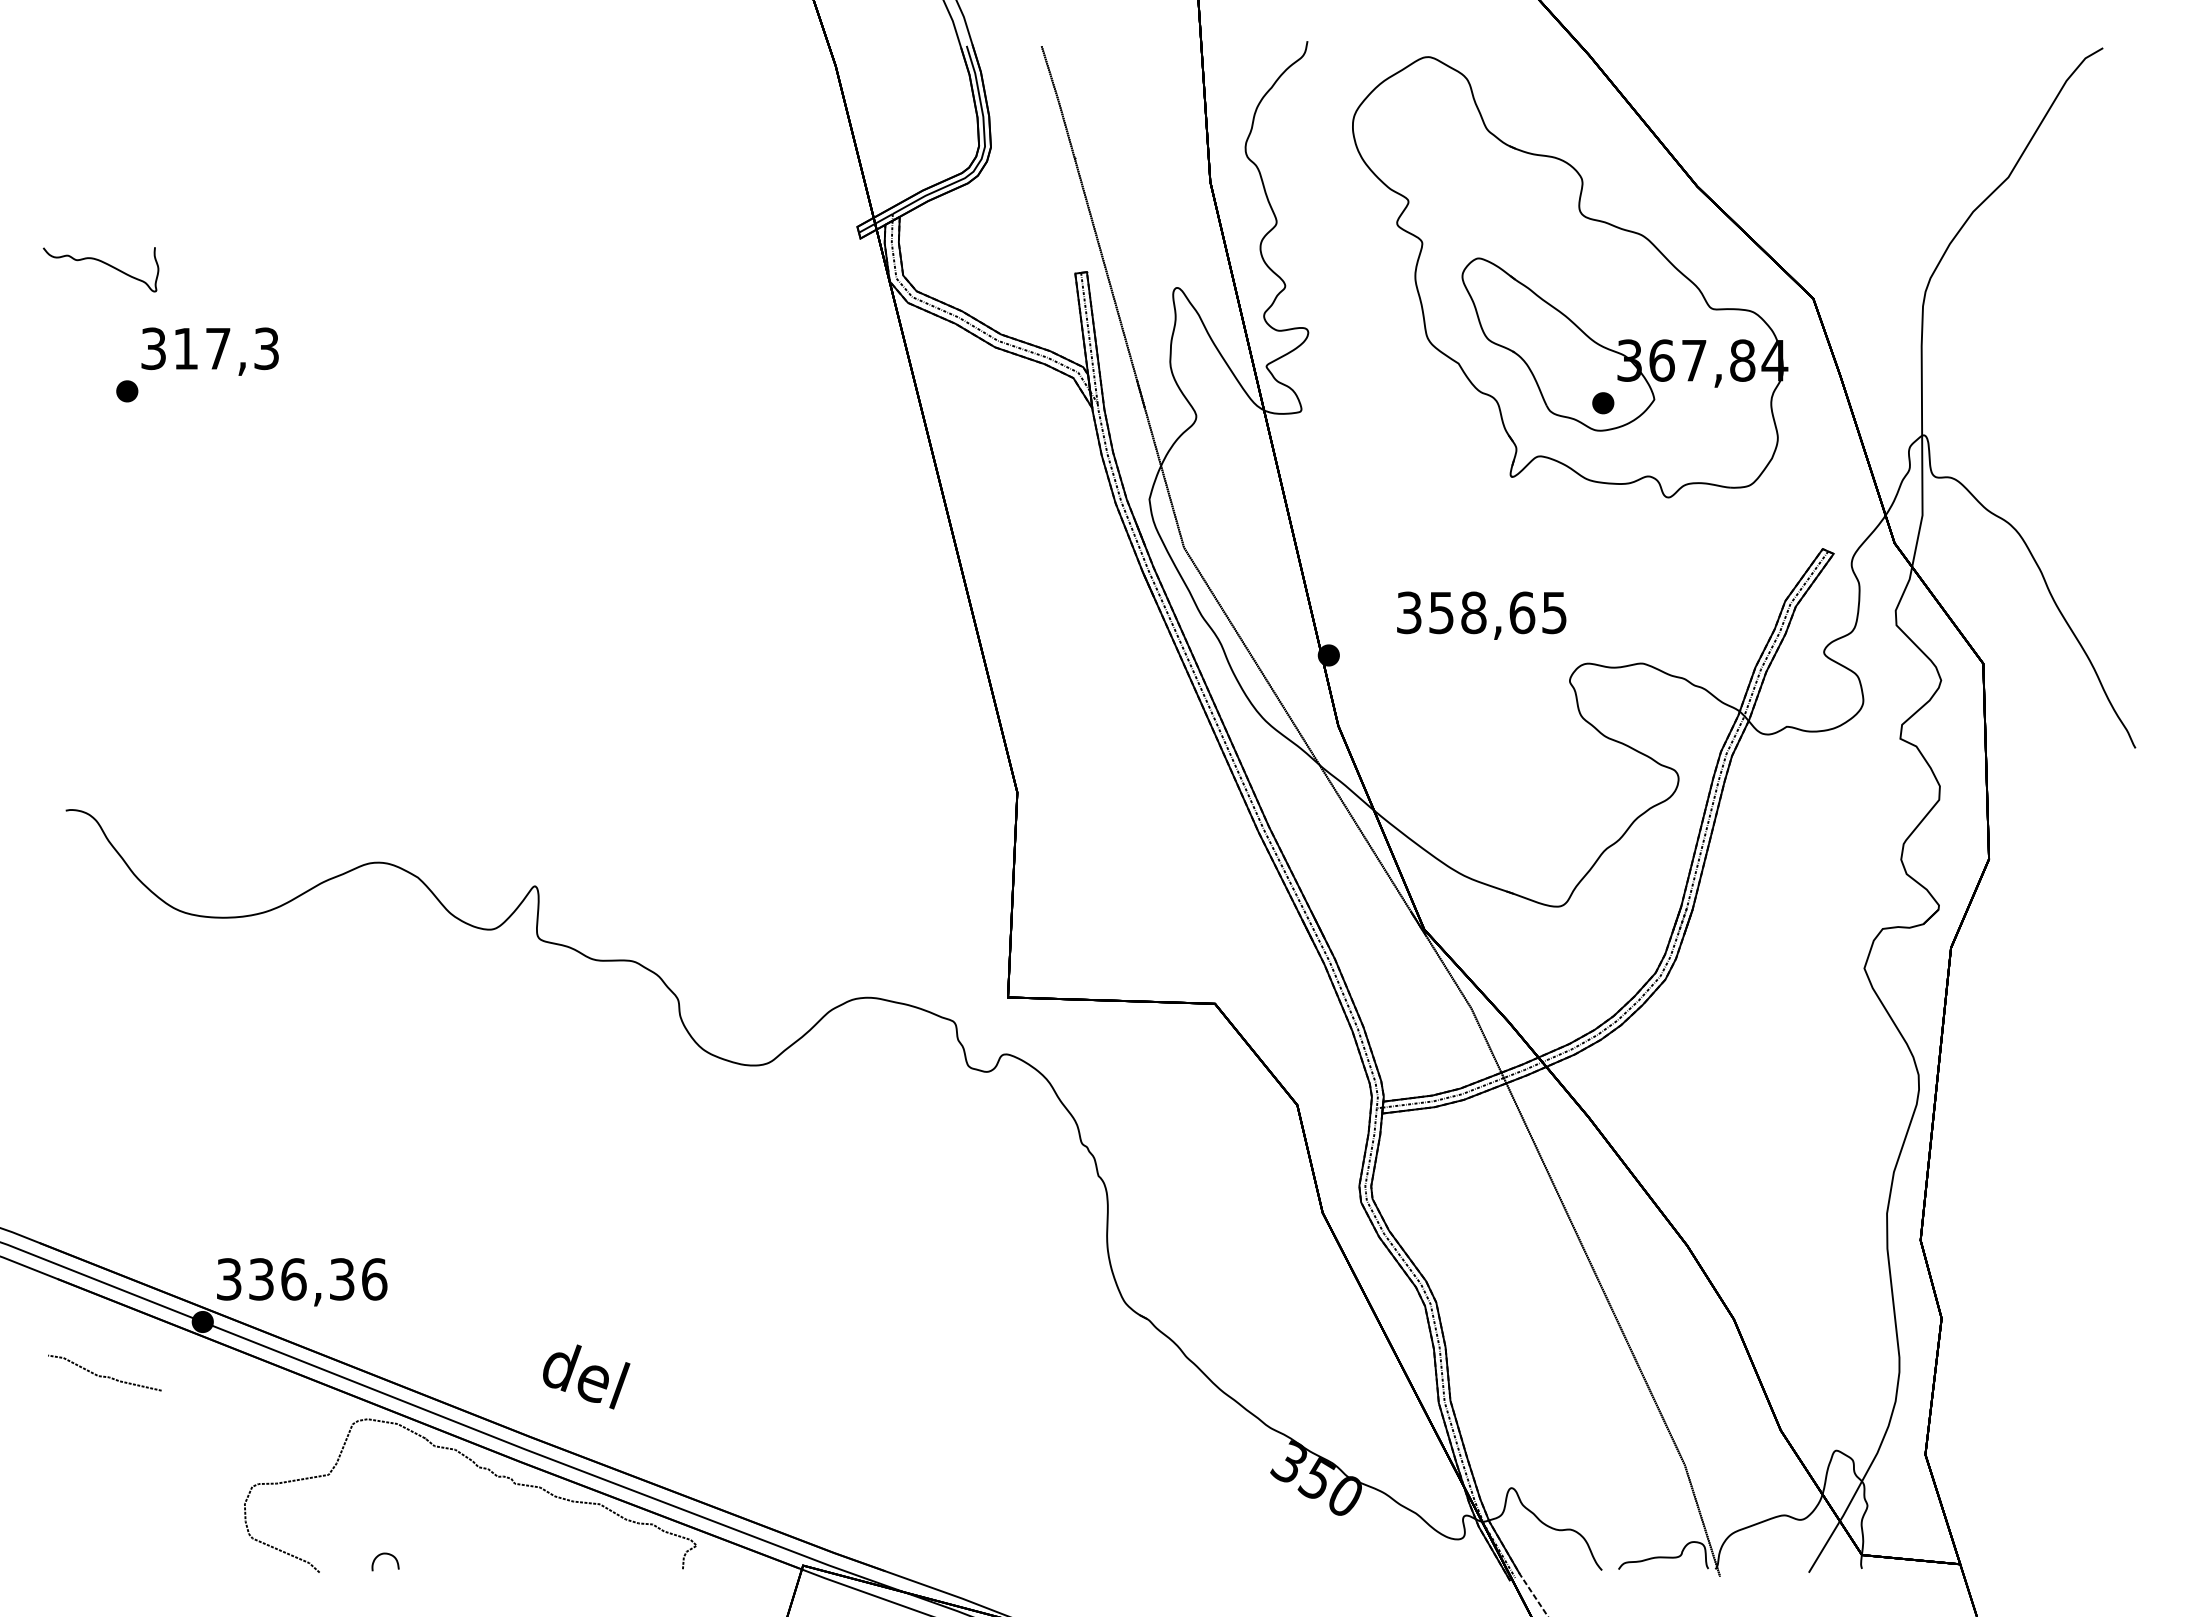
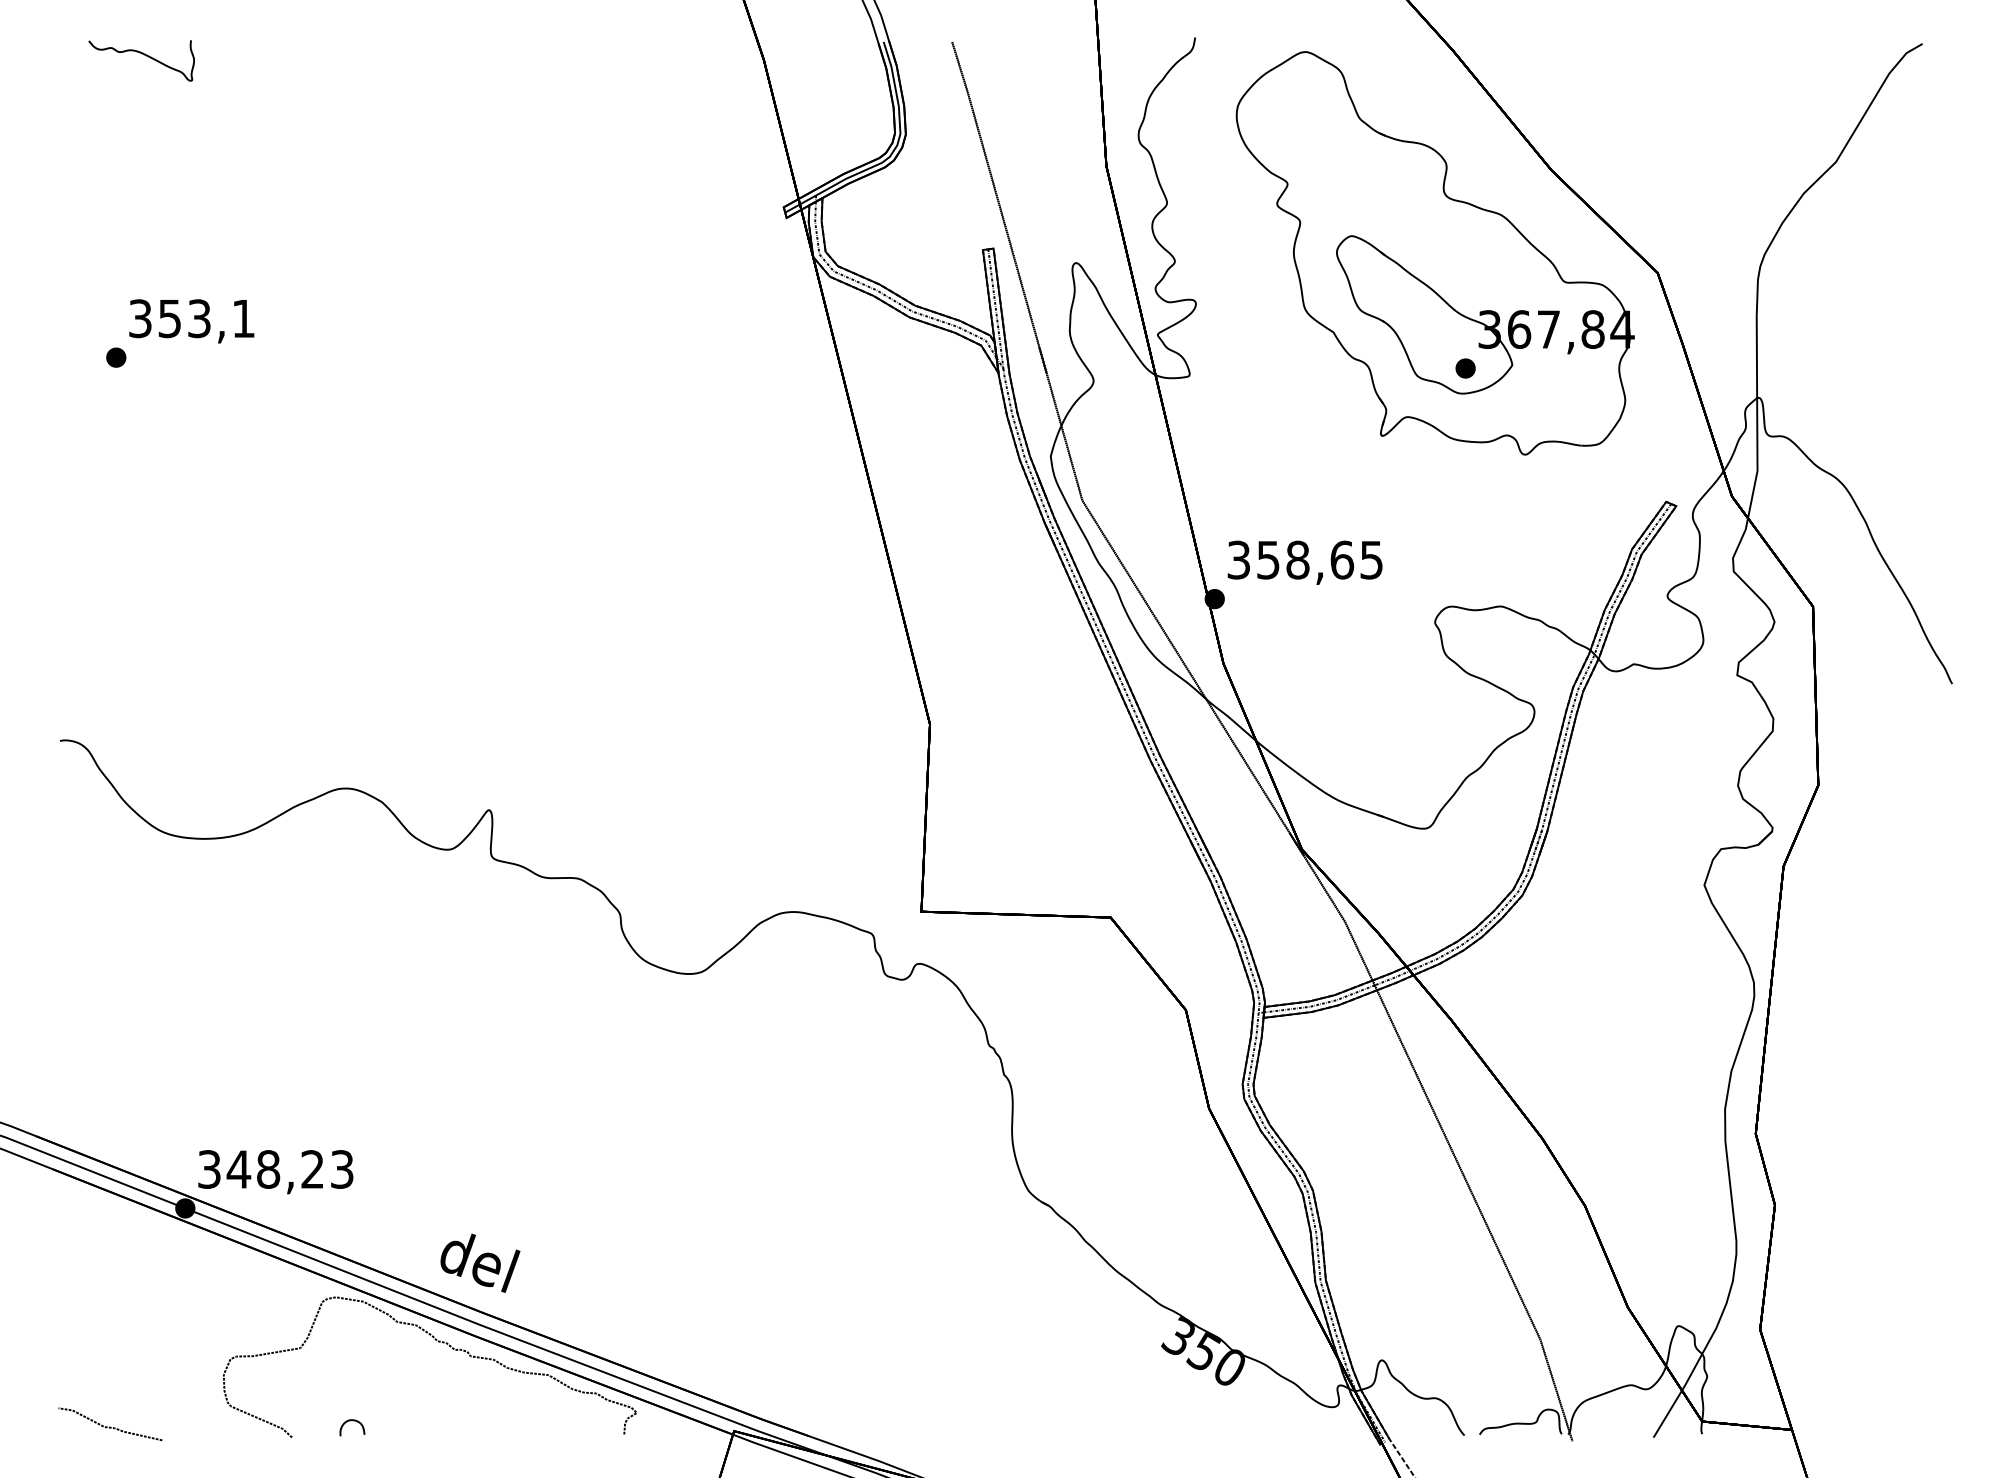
curve: (103, 263) -> (143, 55), moved
text: (225, 348) -> (206, 318), 317,3 -> 353,1
text: (1481, 615) -> (1304, 562), moved
text: (317, 1279) -> (290, 1169), 336,36 -> 348,23
curve: (104, 1375) -> (110, 1426), moved
text: (586, 1376) -> (480, 1262), moved

